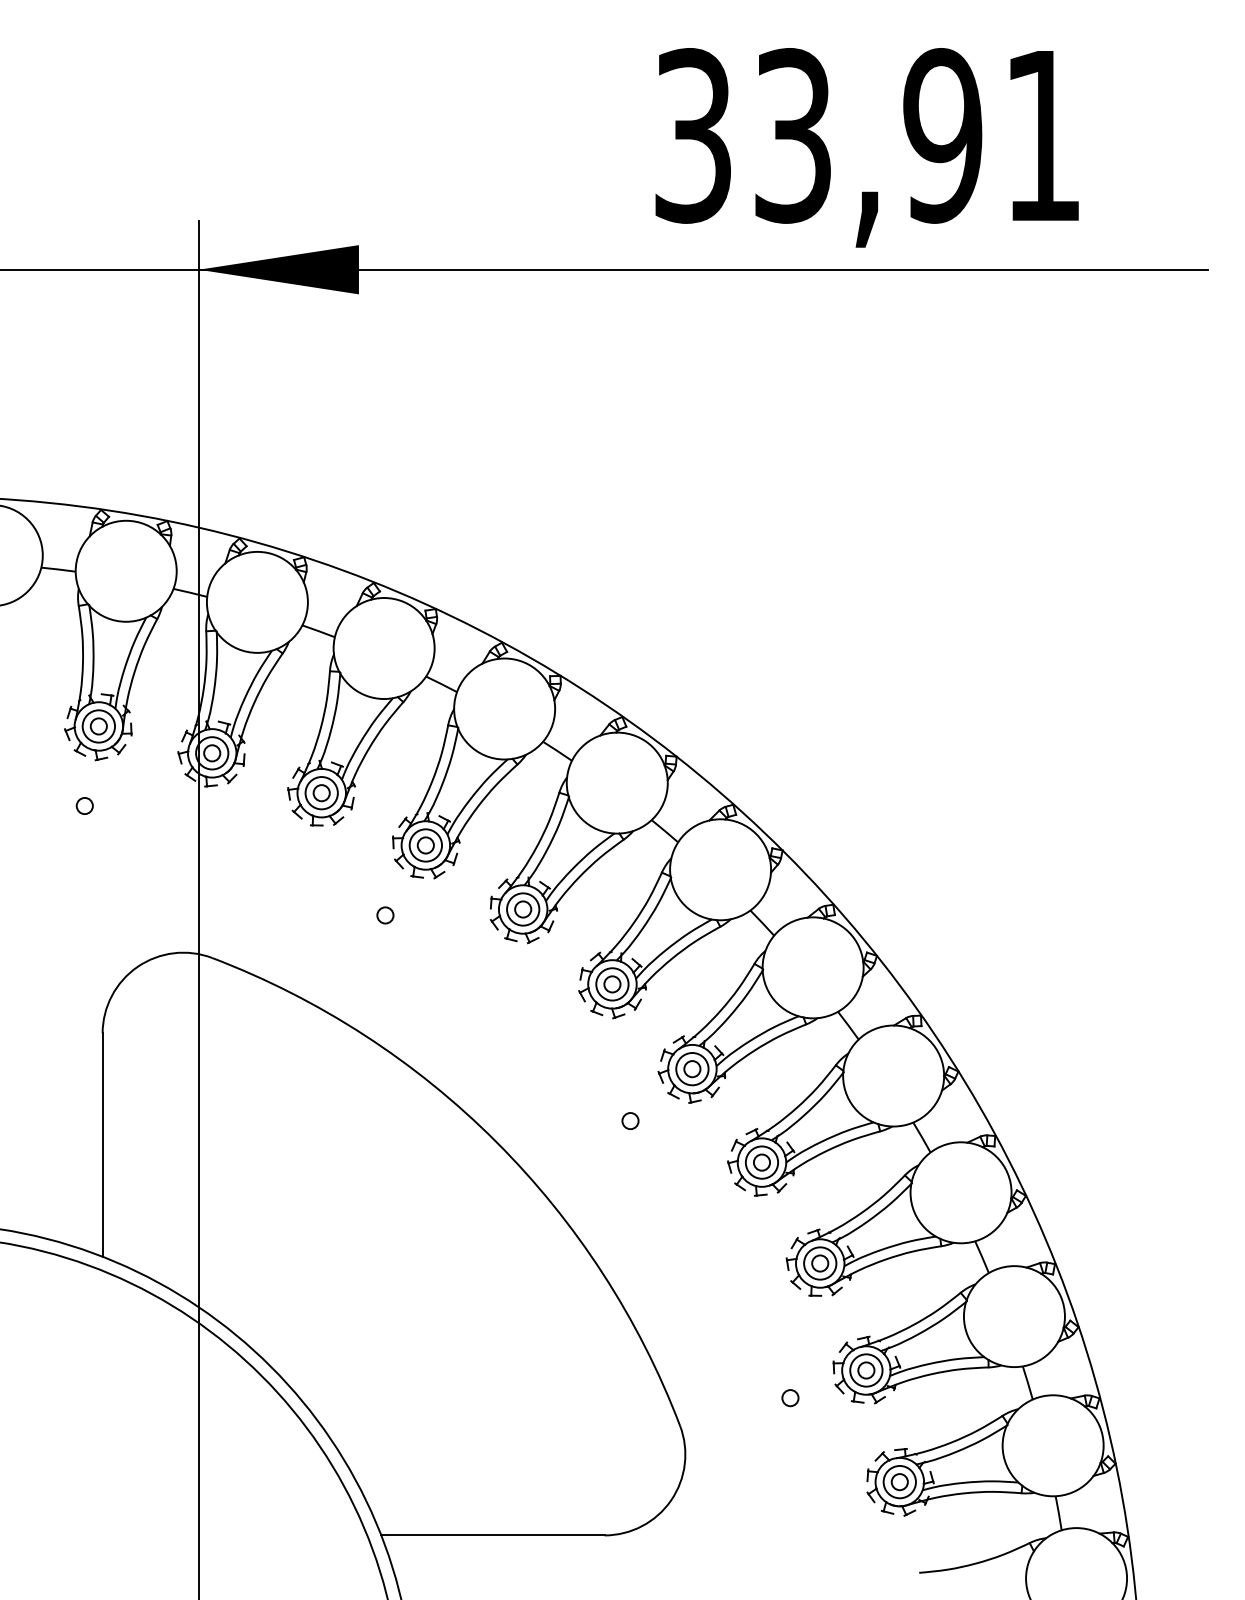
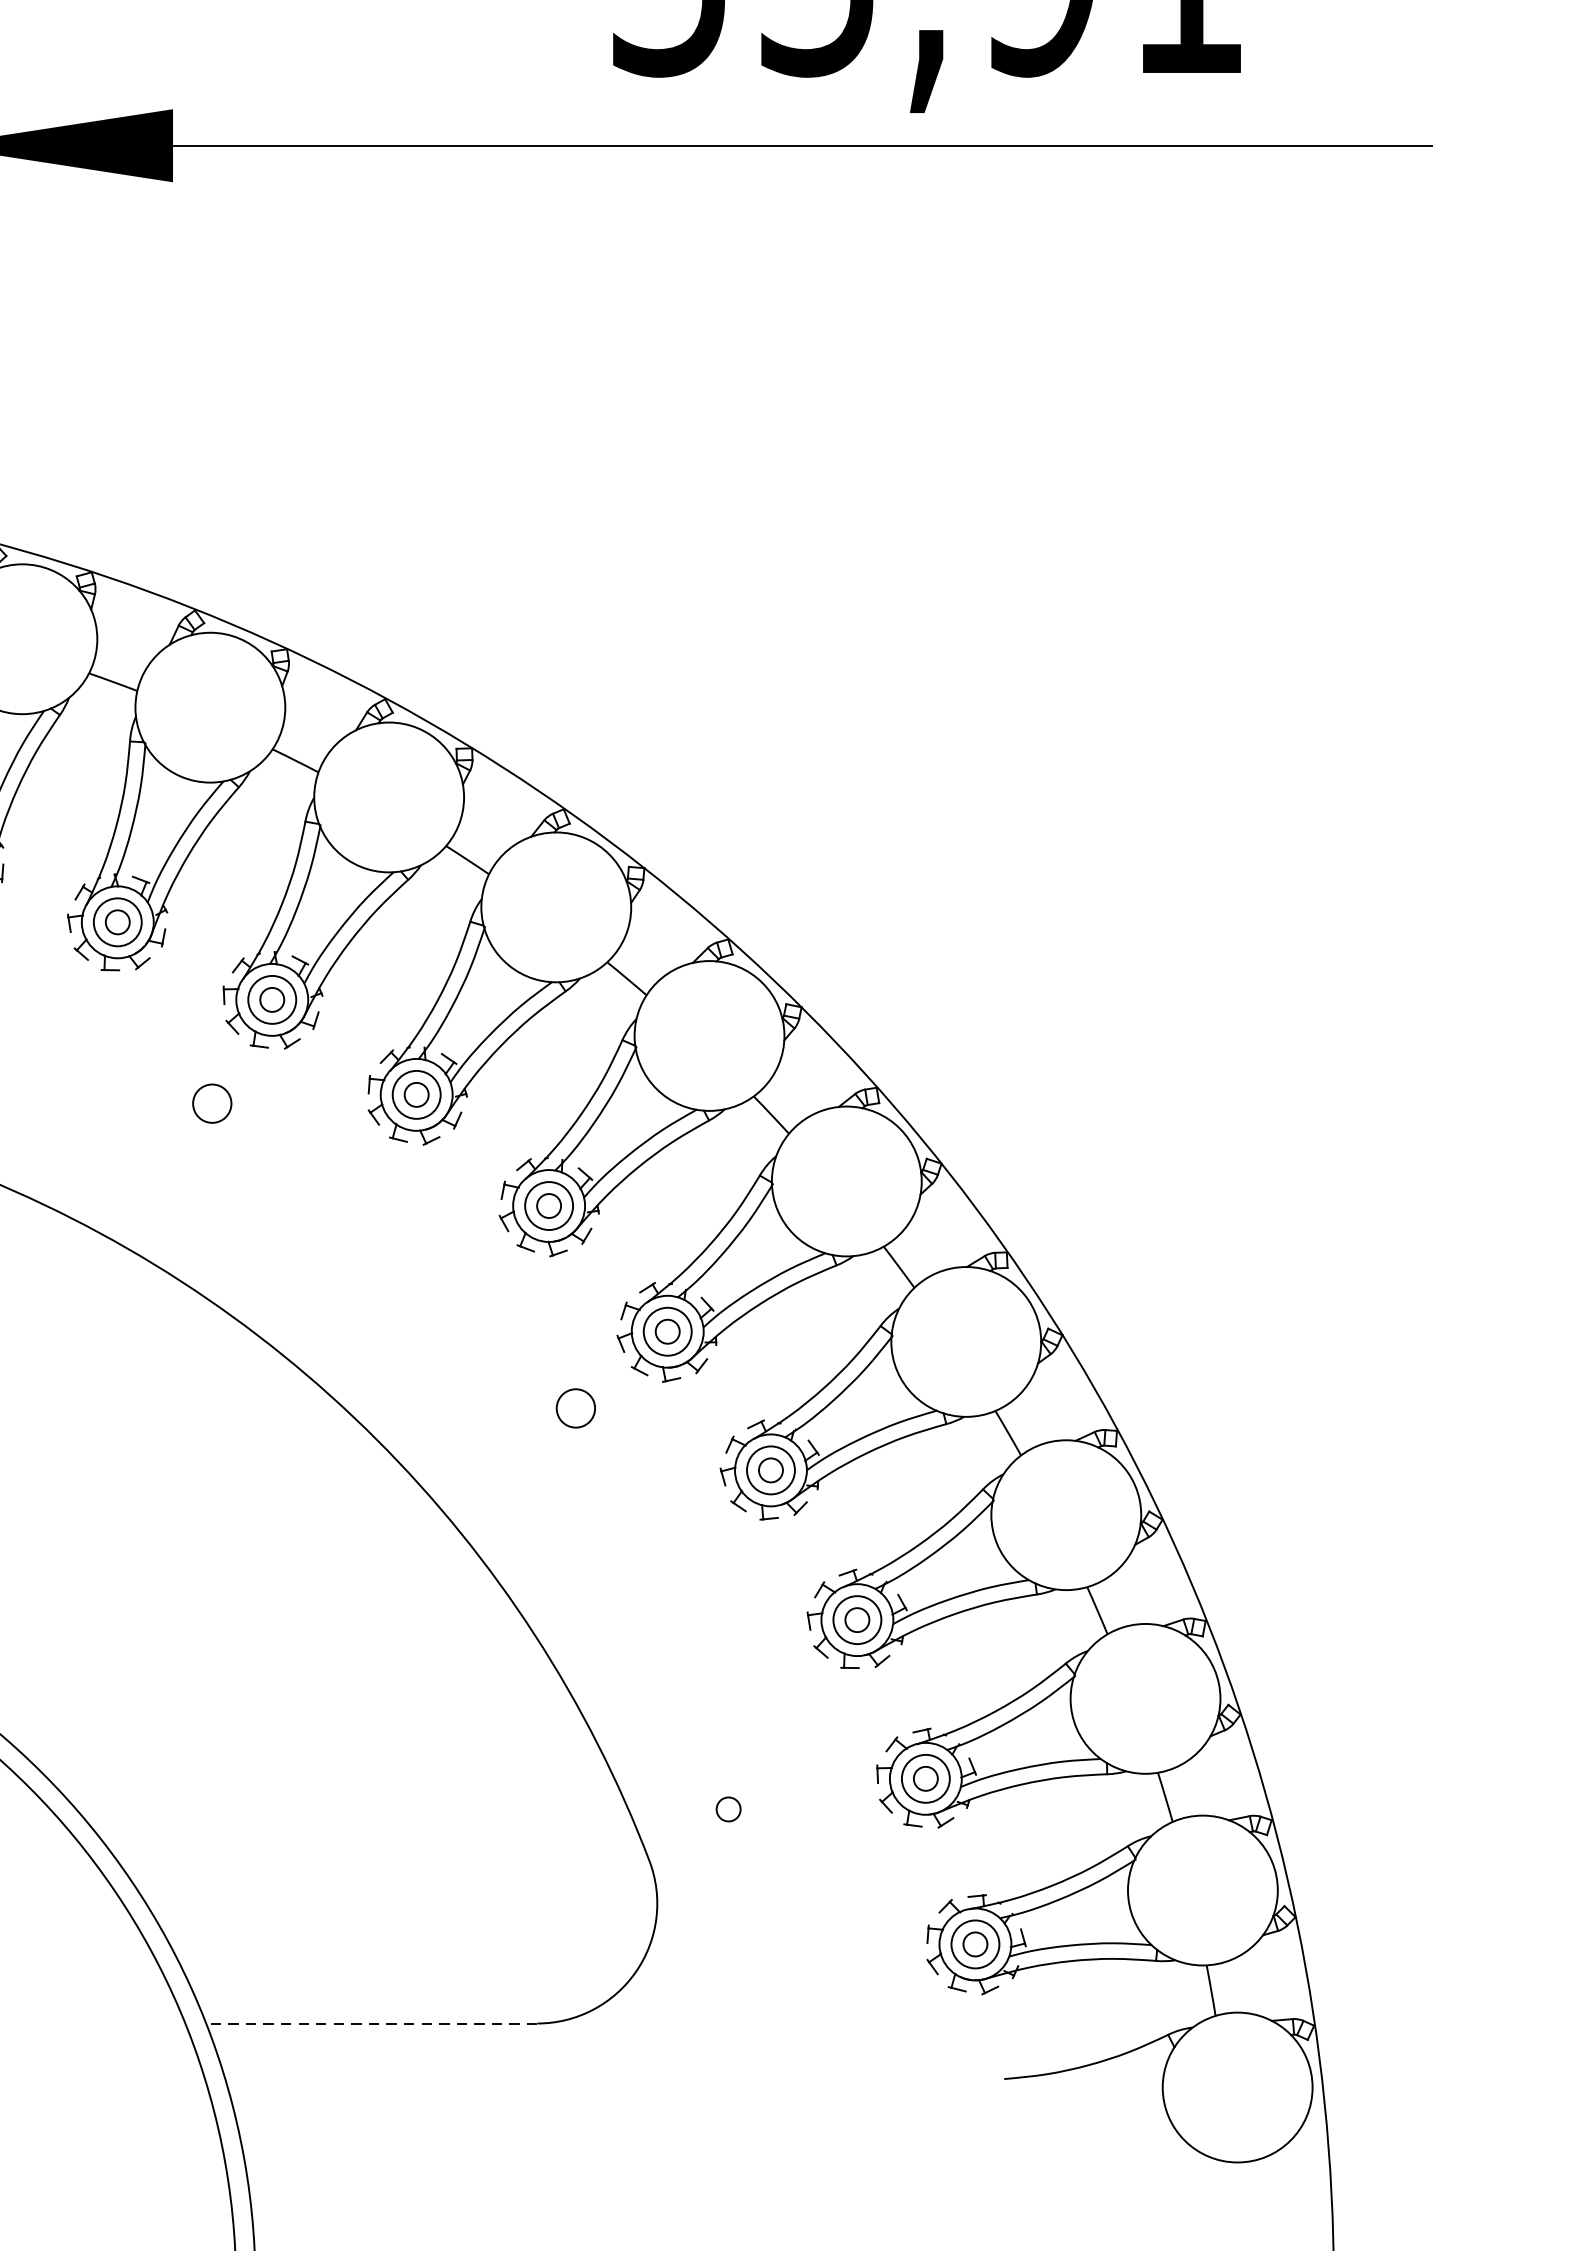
circle: (385, 915) -> (212, 1103), size x1.6
circle: (630, 1121) -> (575, 1409), size x1.6
circle: (790, 1398) -> (728, 1809), moved
line: (492, 1535) -> (371, 2023), solid -> dashed

